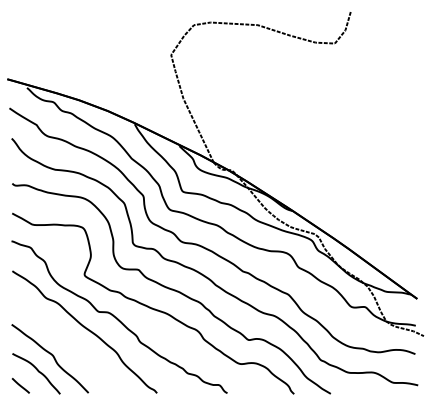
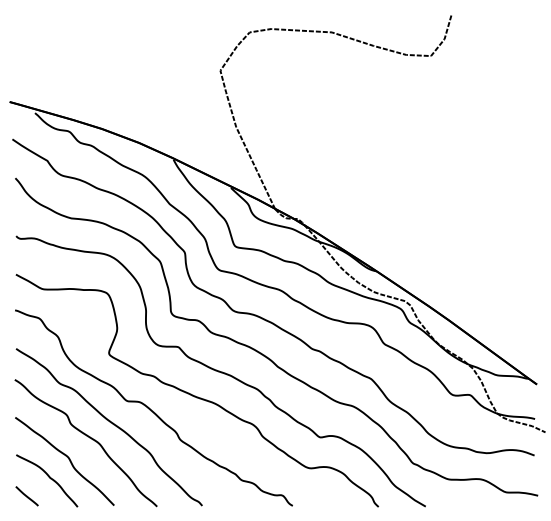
curve: (69, 340) -> (89, 438), added

